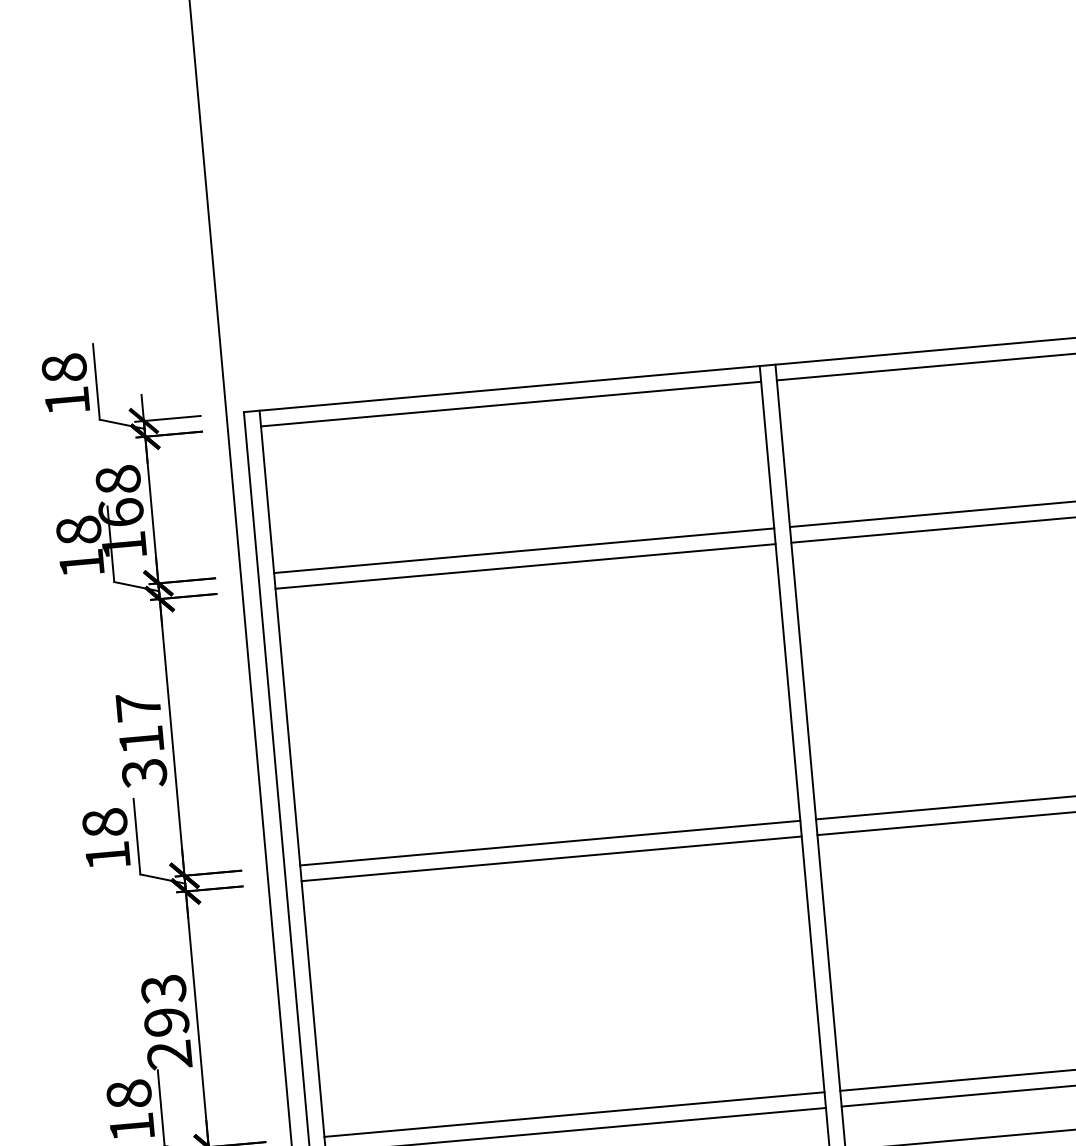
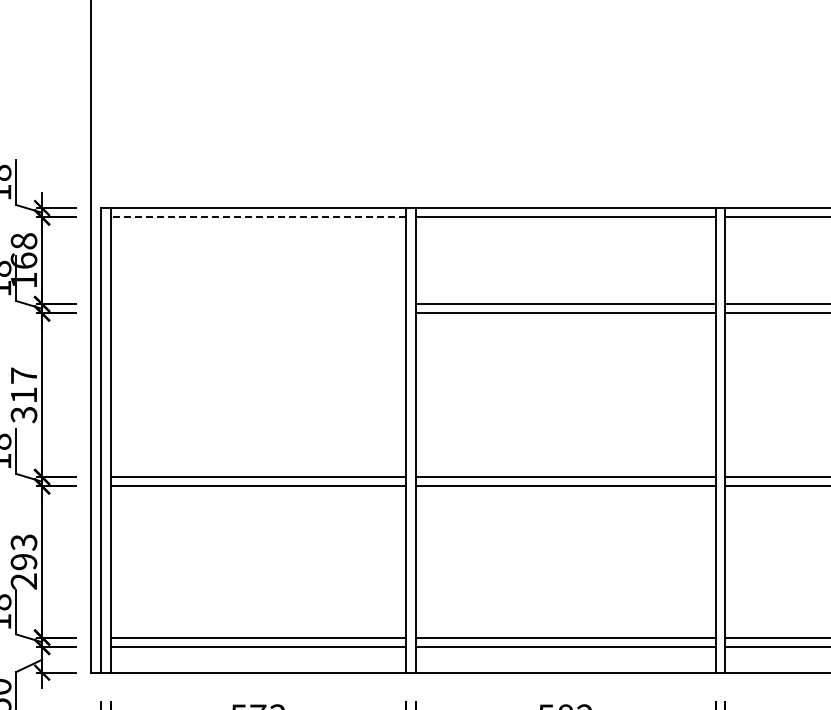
line: (511, 404) -> (258, 217), solid -> dashed
line: (524, 551) -> (258, 304), removed
line: (525, 566) -> (258, 313), removed

